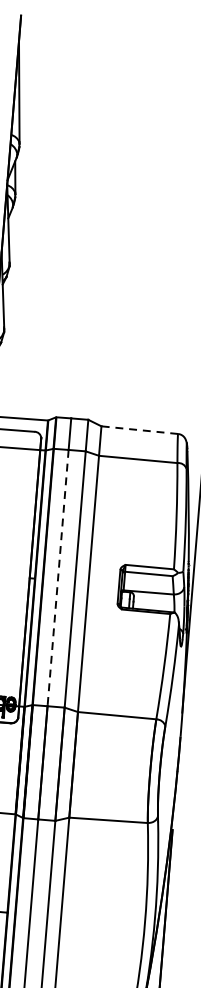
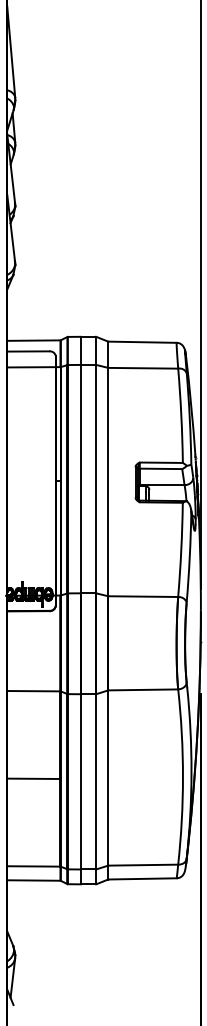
line: (138, 430) -> (141, 342), dashed -> solid
line: (57, 578) -> (80, 479), dashed -> solid

